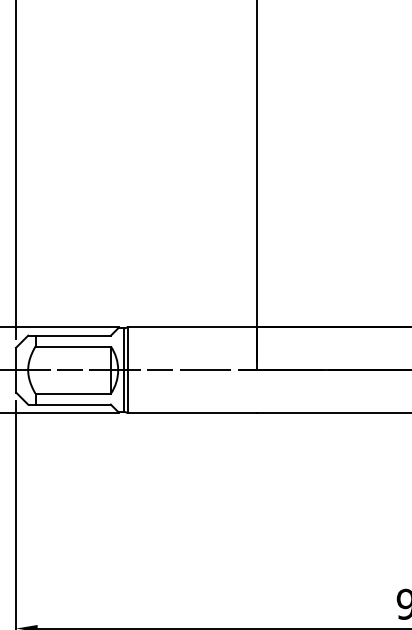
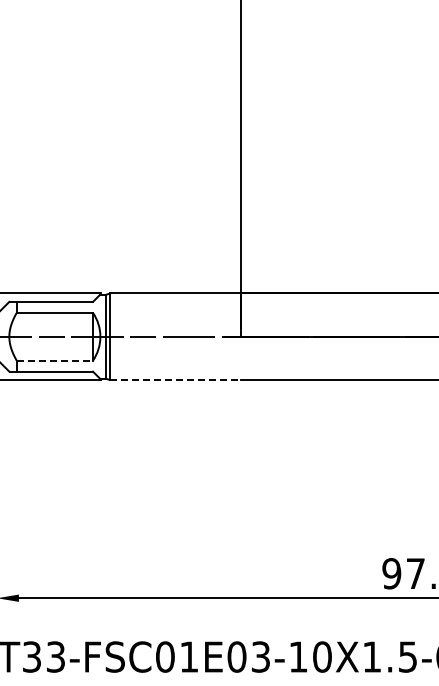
line: (73, 393) -> (55, 360), solid -> dashed
line: (192, 413) -> (175, 380), solid -> dashed

